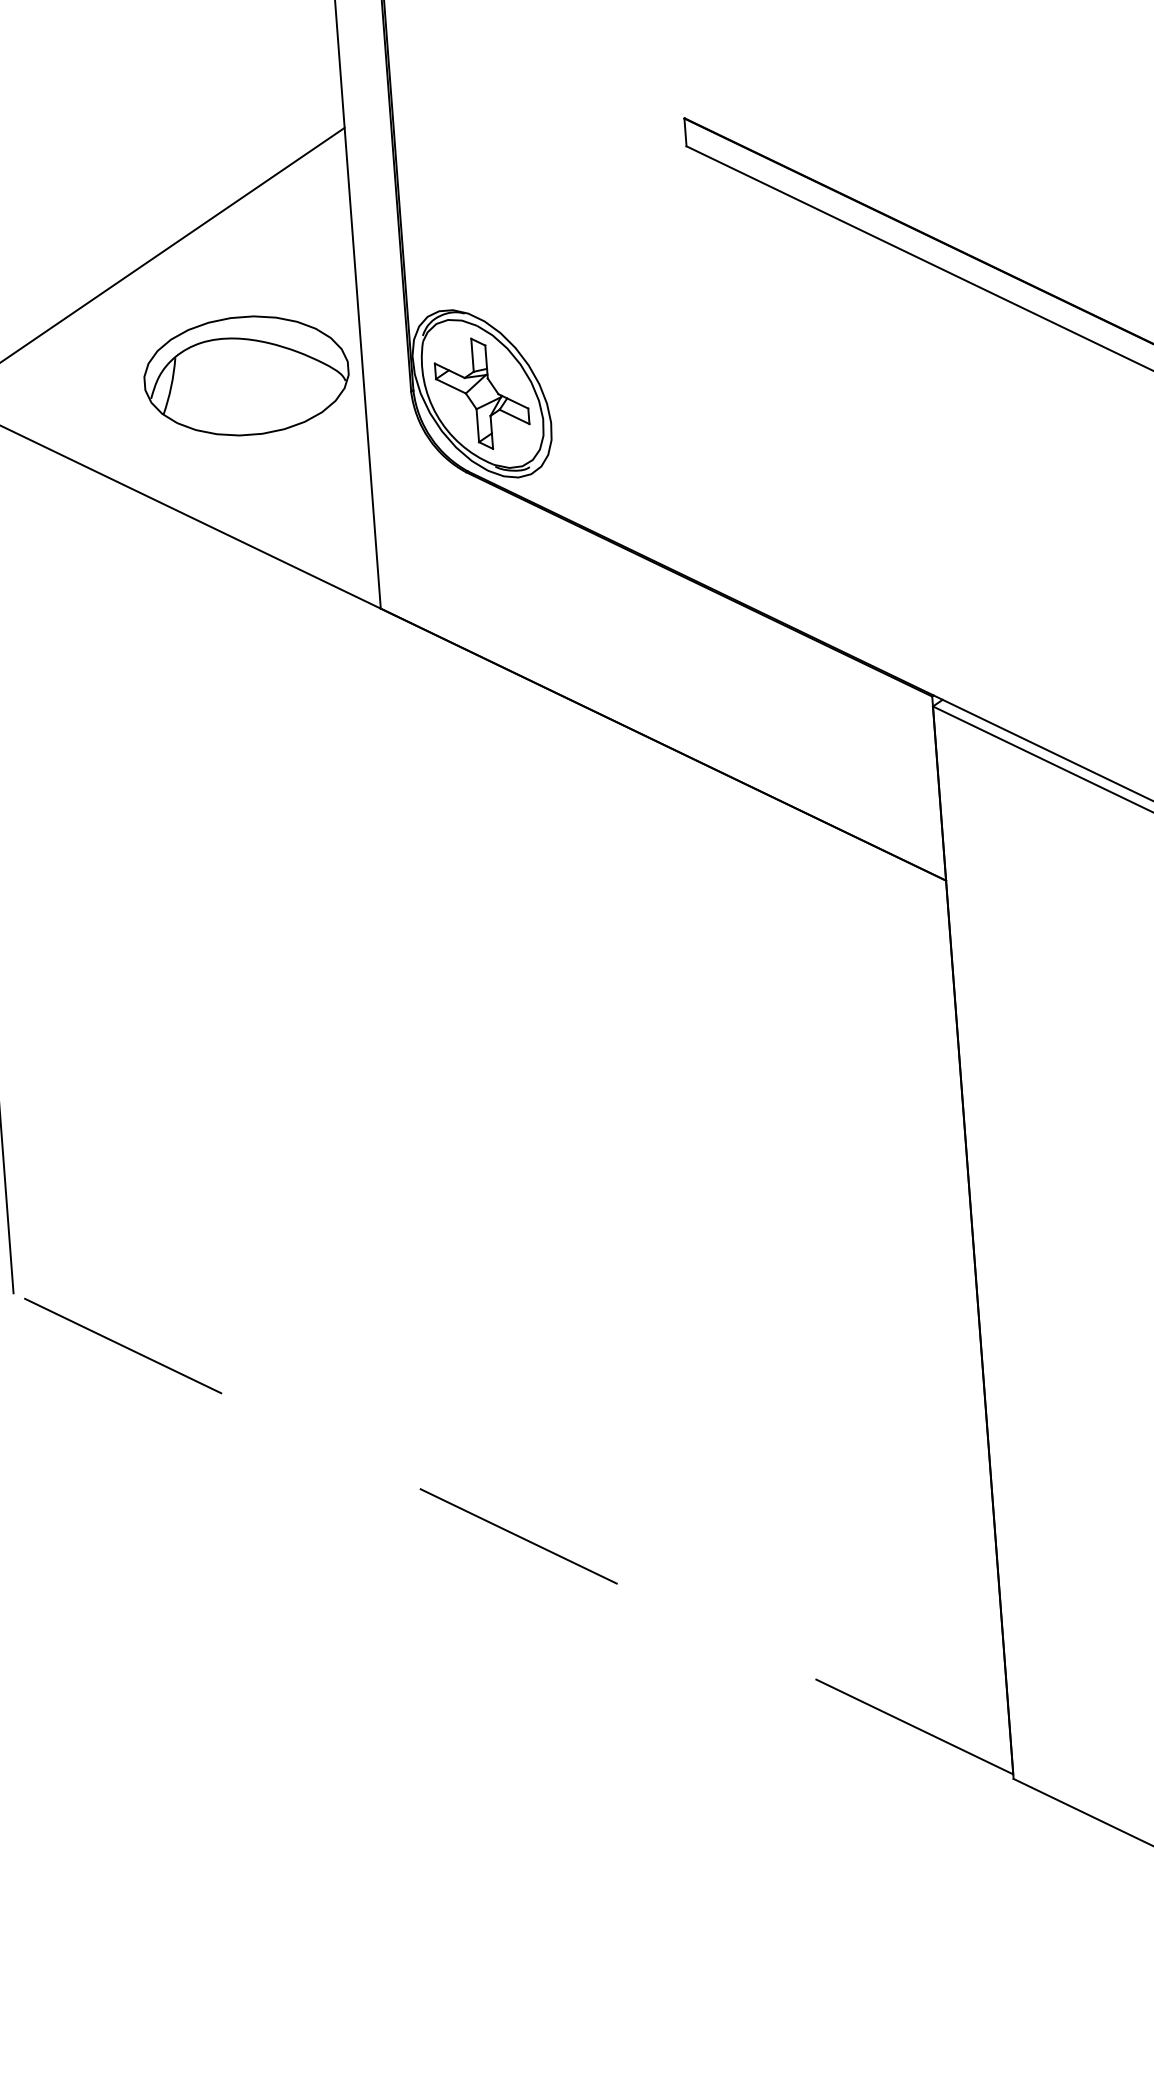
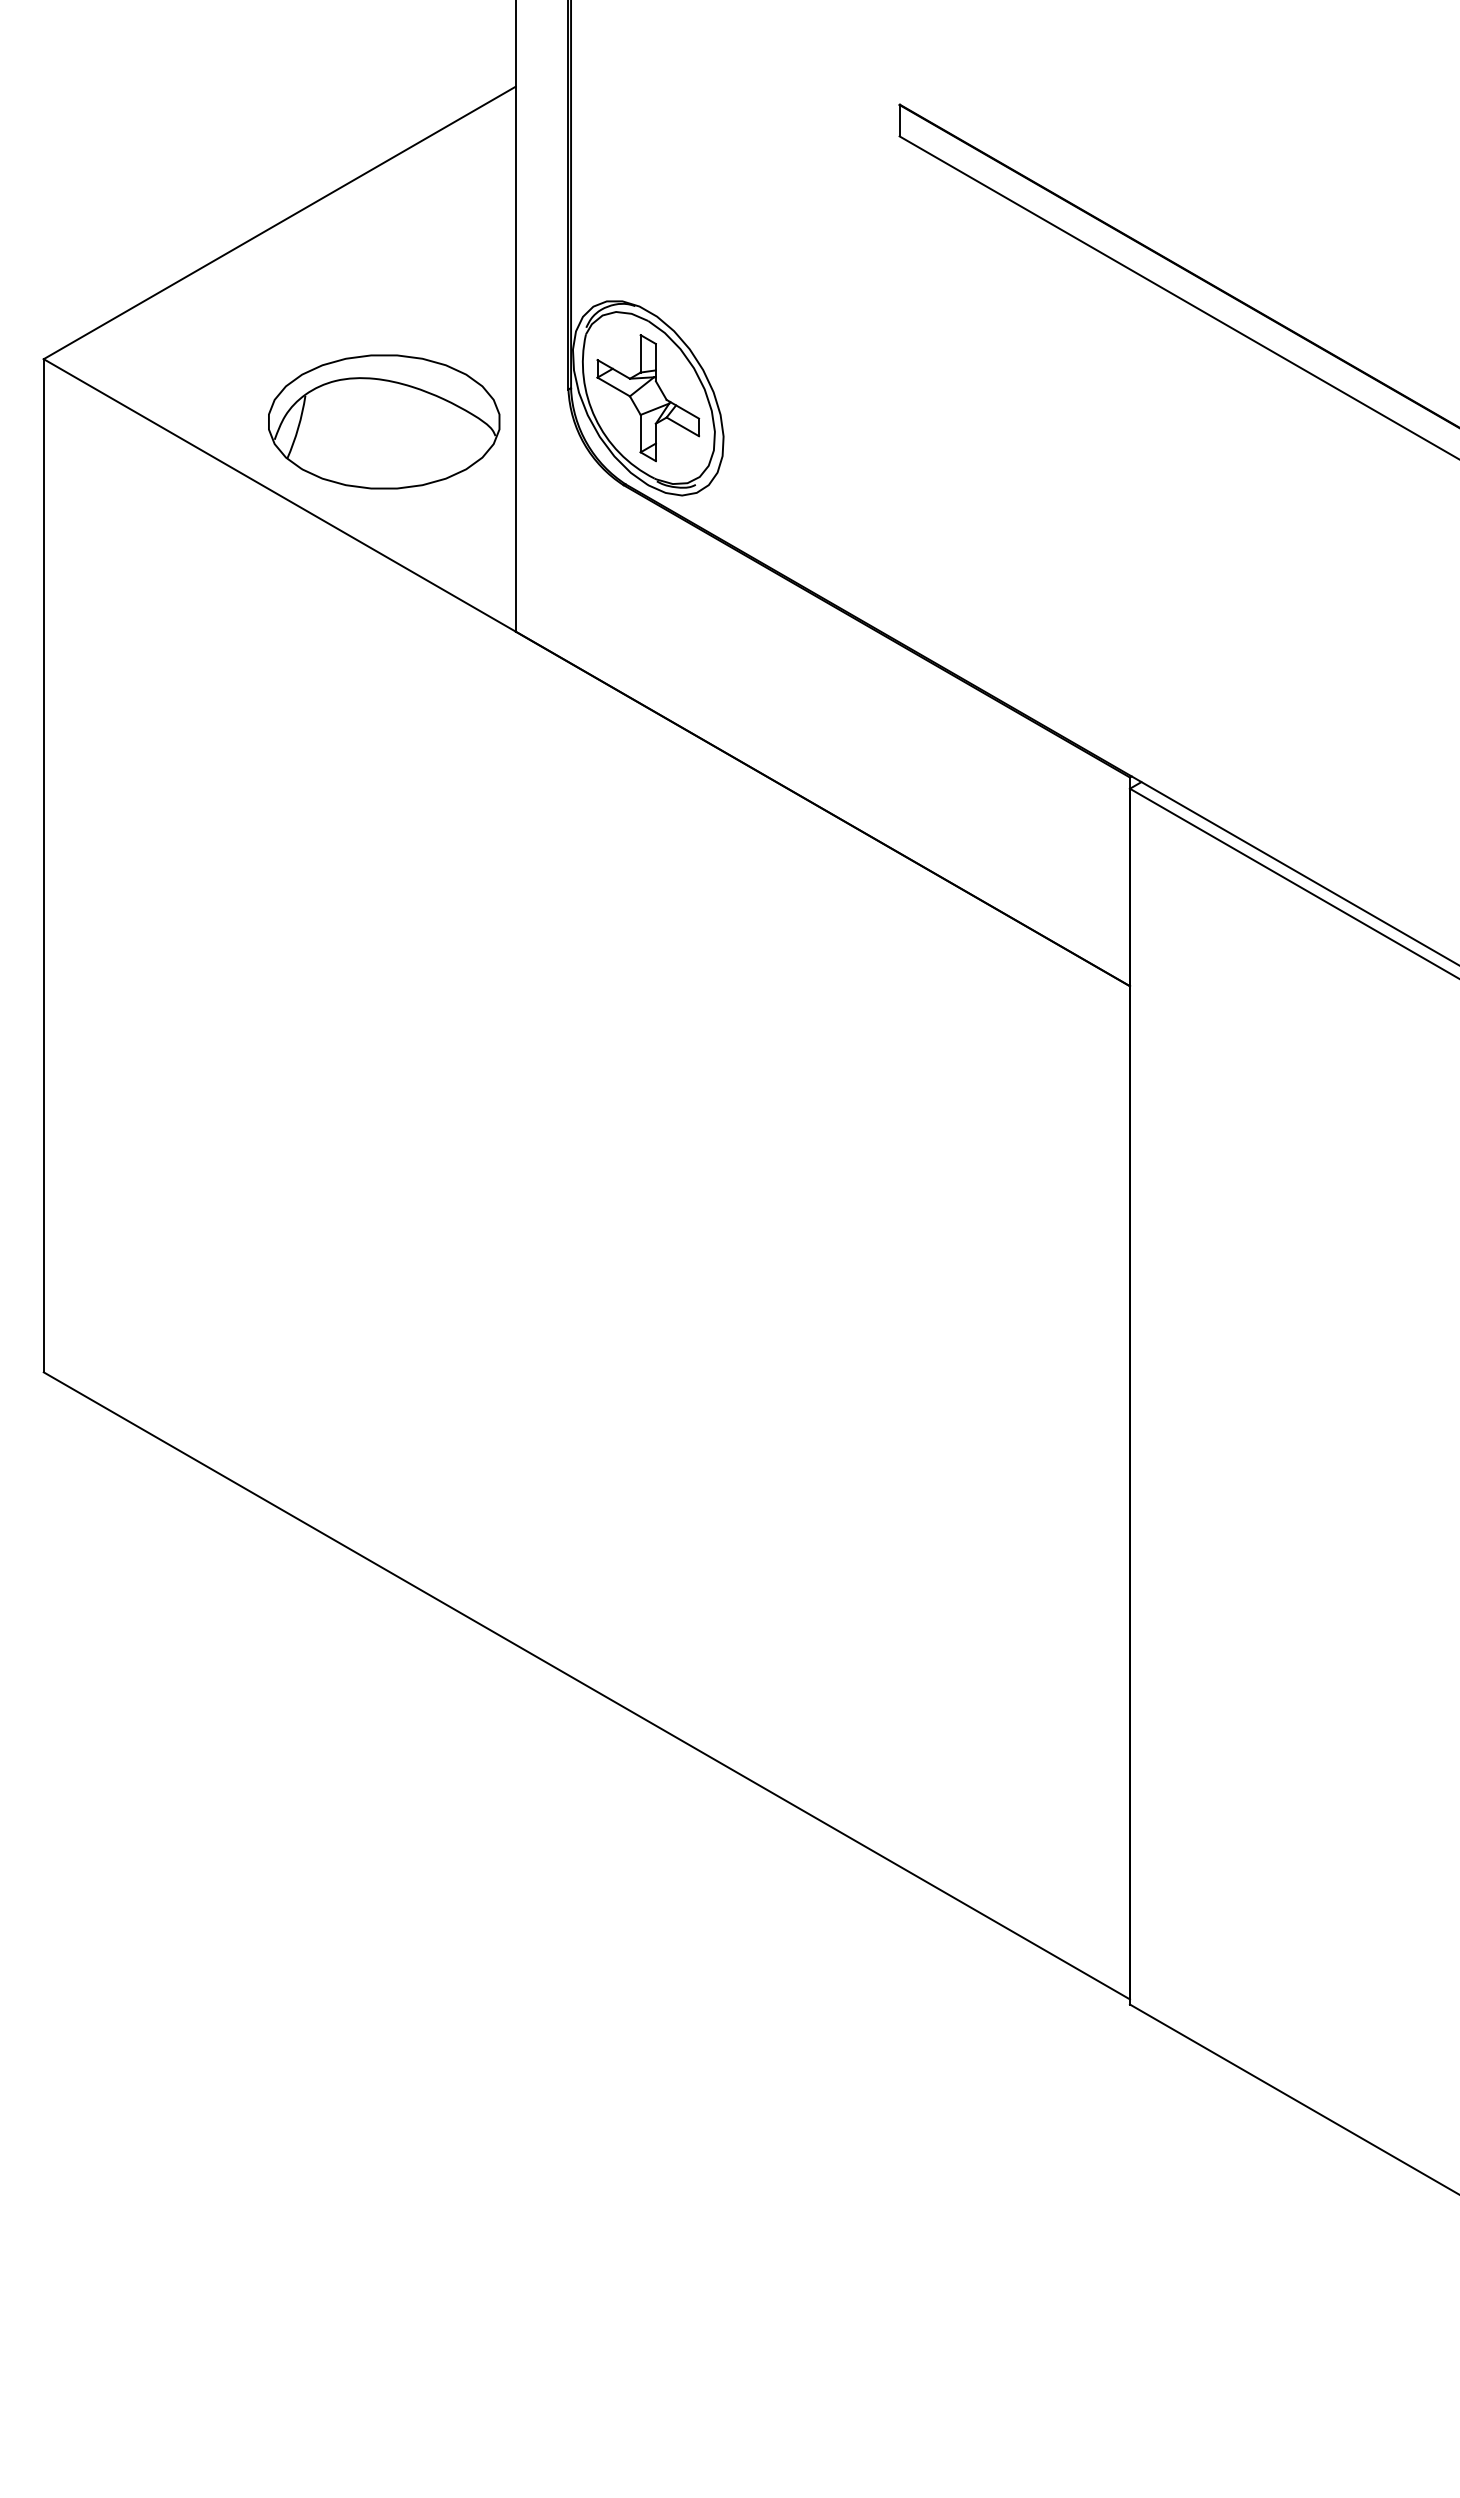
part: (246, 375) -> (384, 421), moved
line: (513, 1533) -> (586, 1685), dashed -> solid

